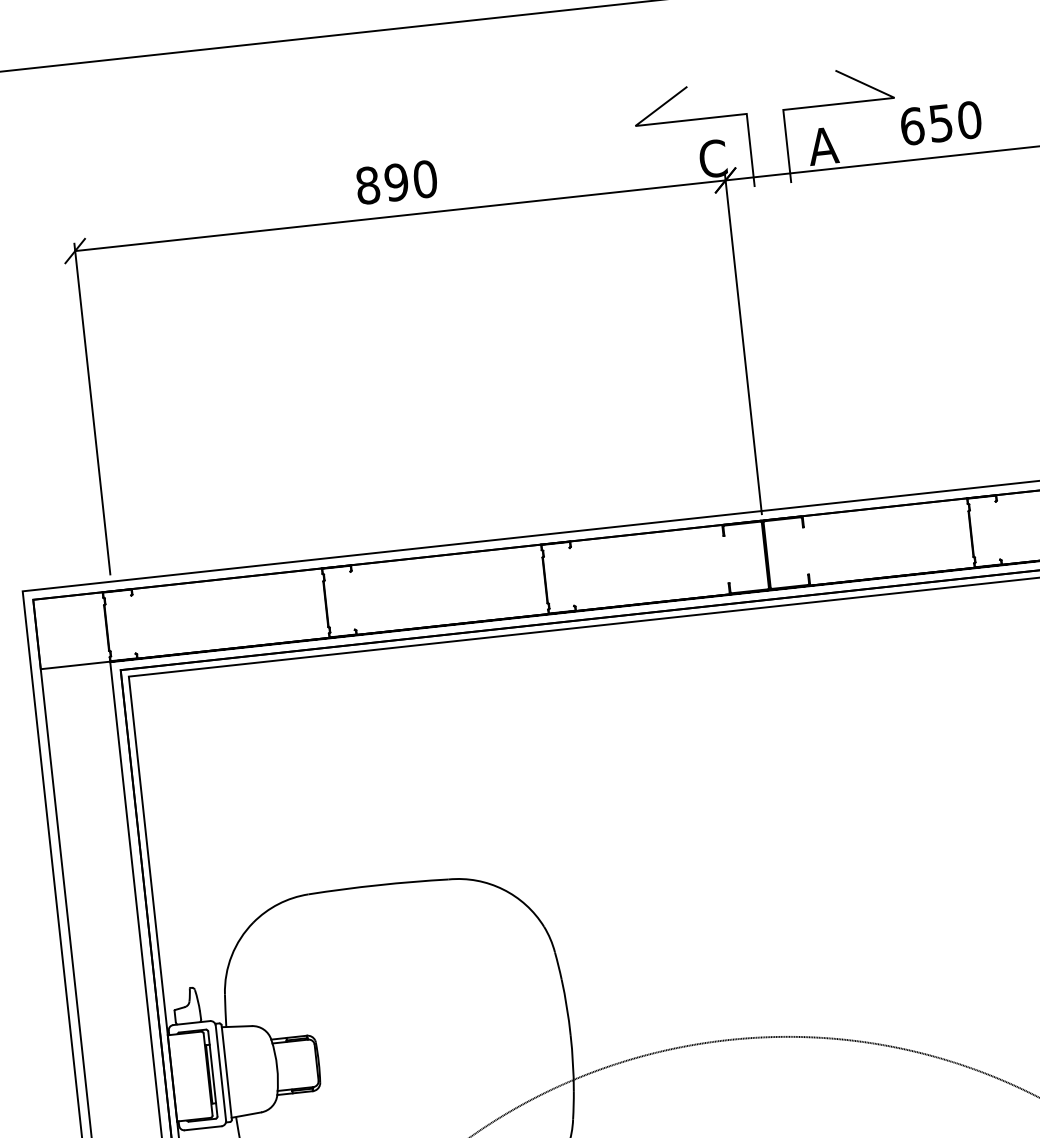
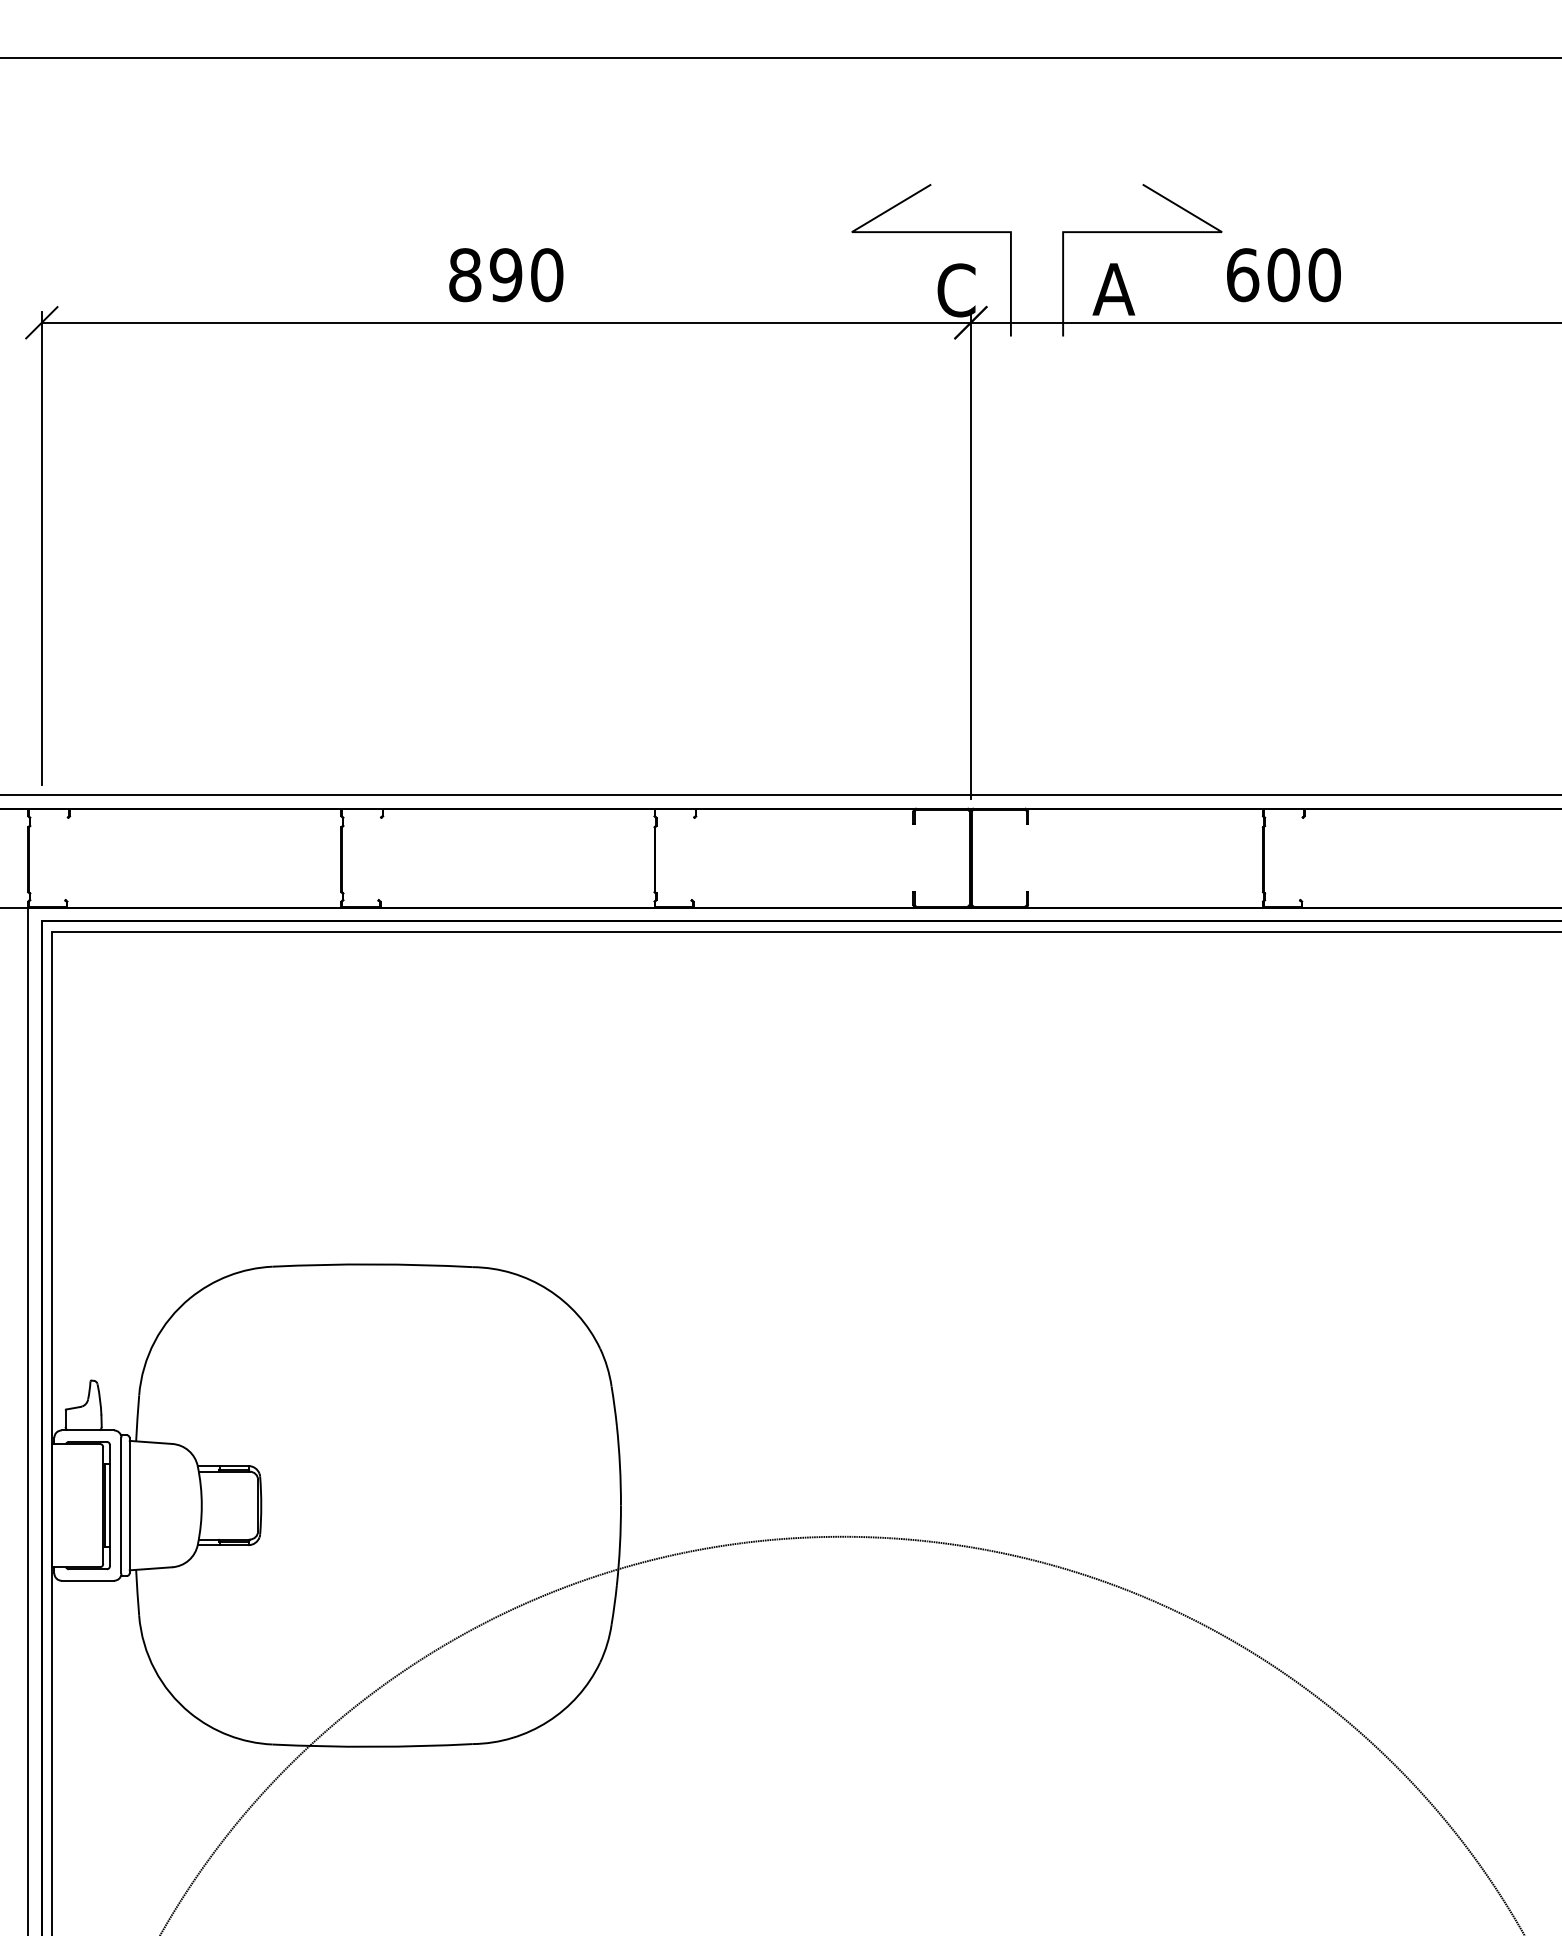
text: (940, 123) -> (1283, 275), 650 -> 600

